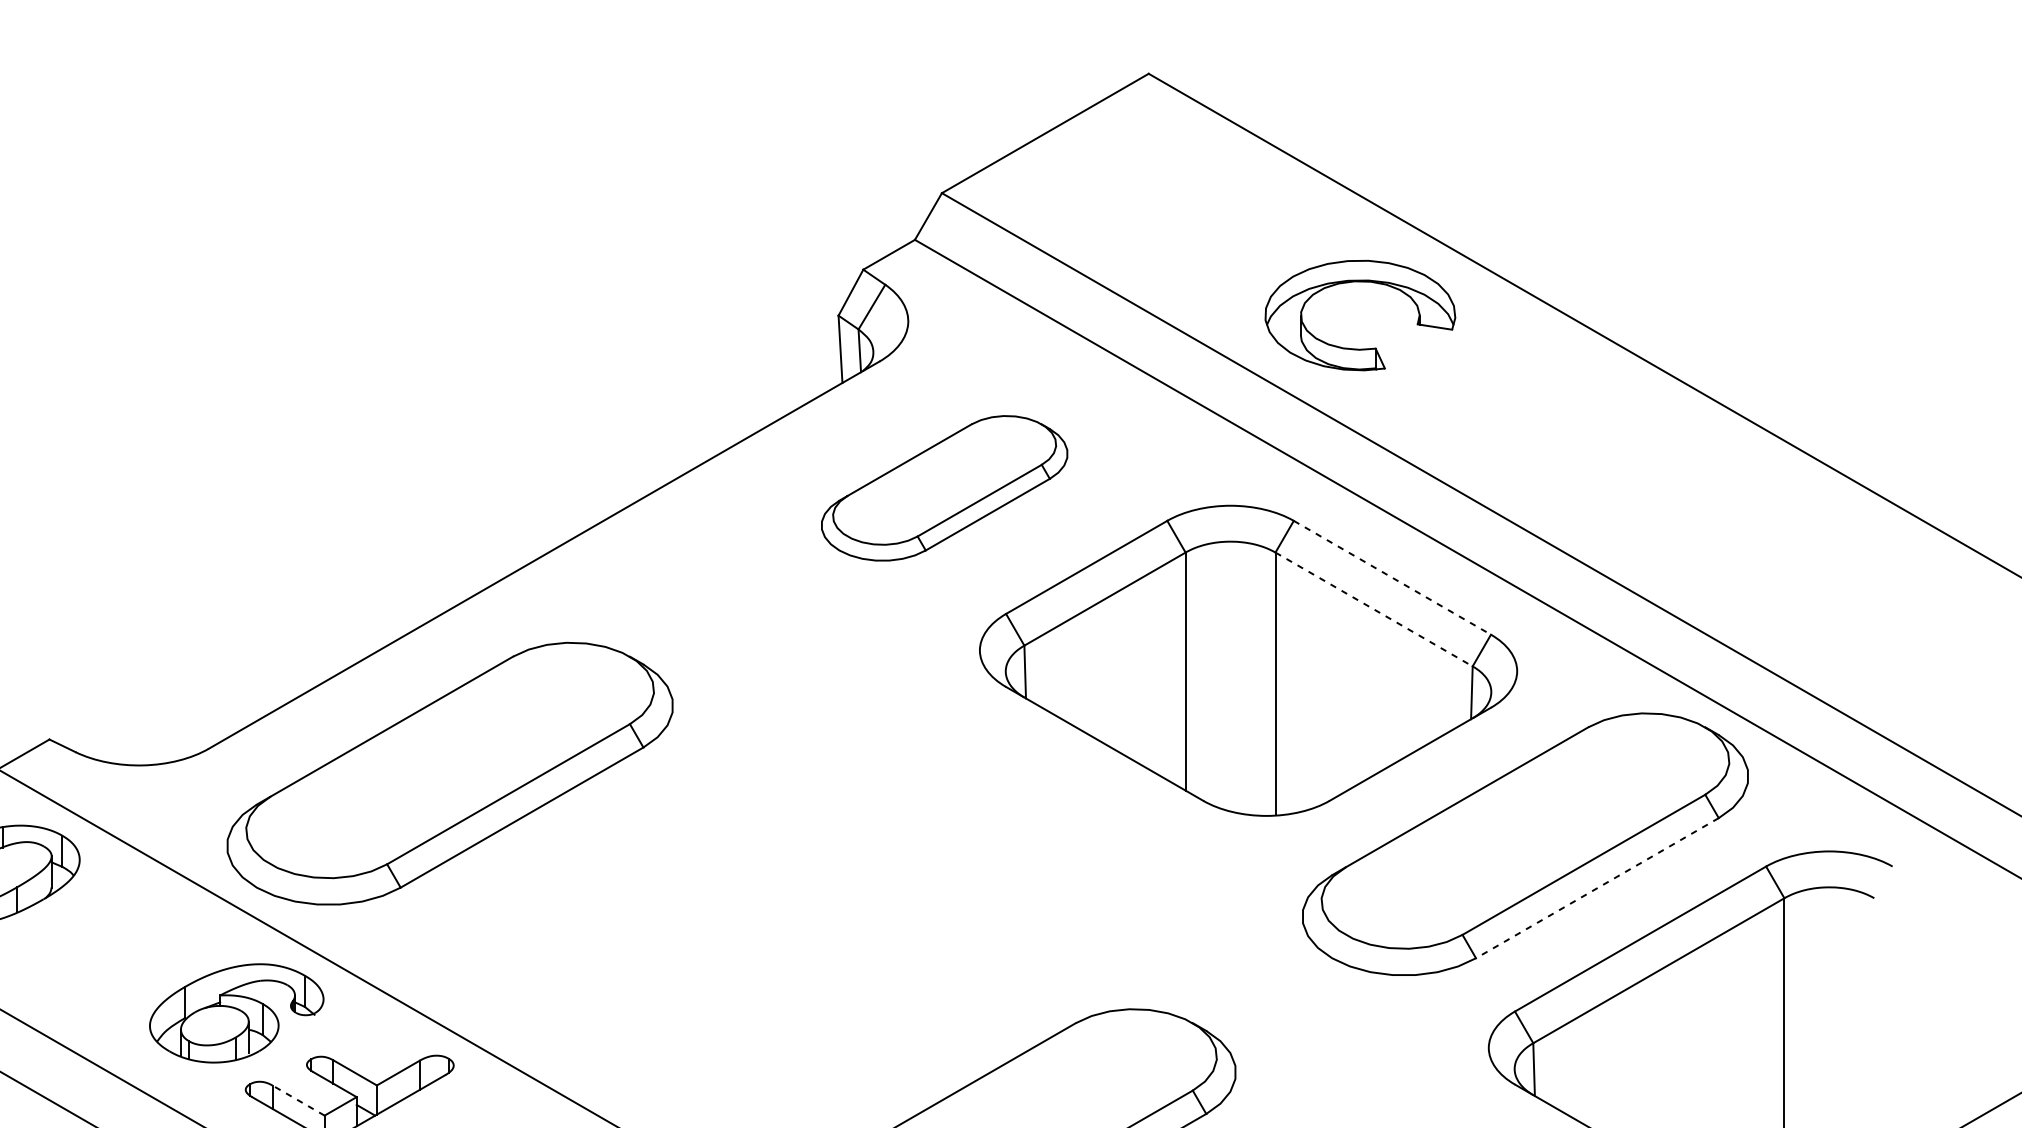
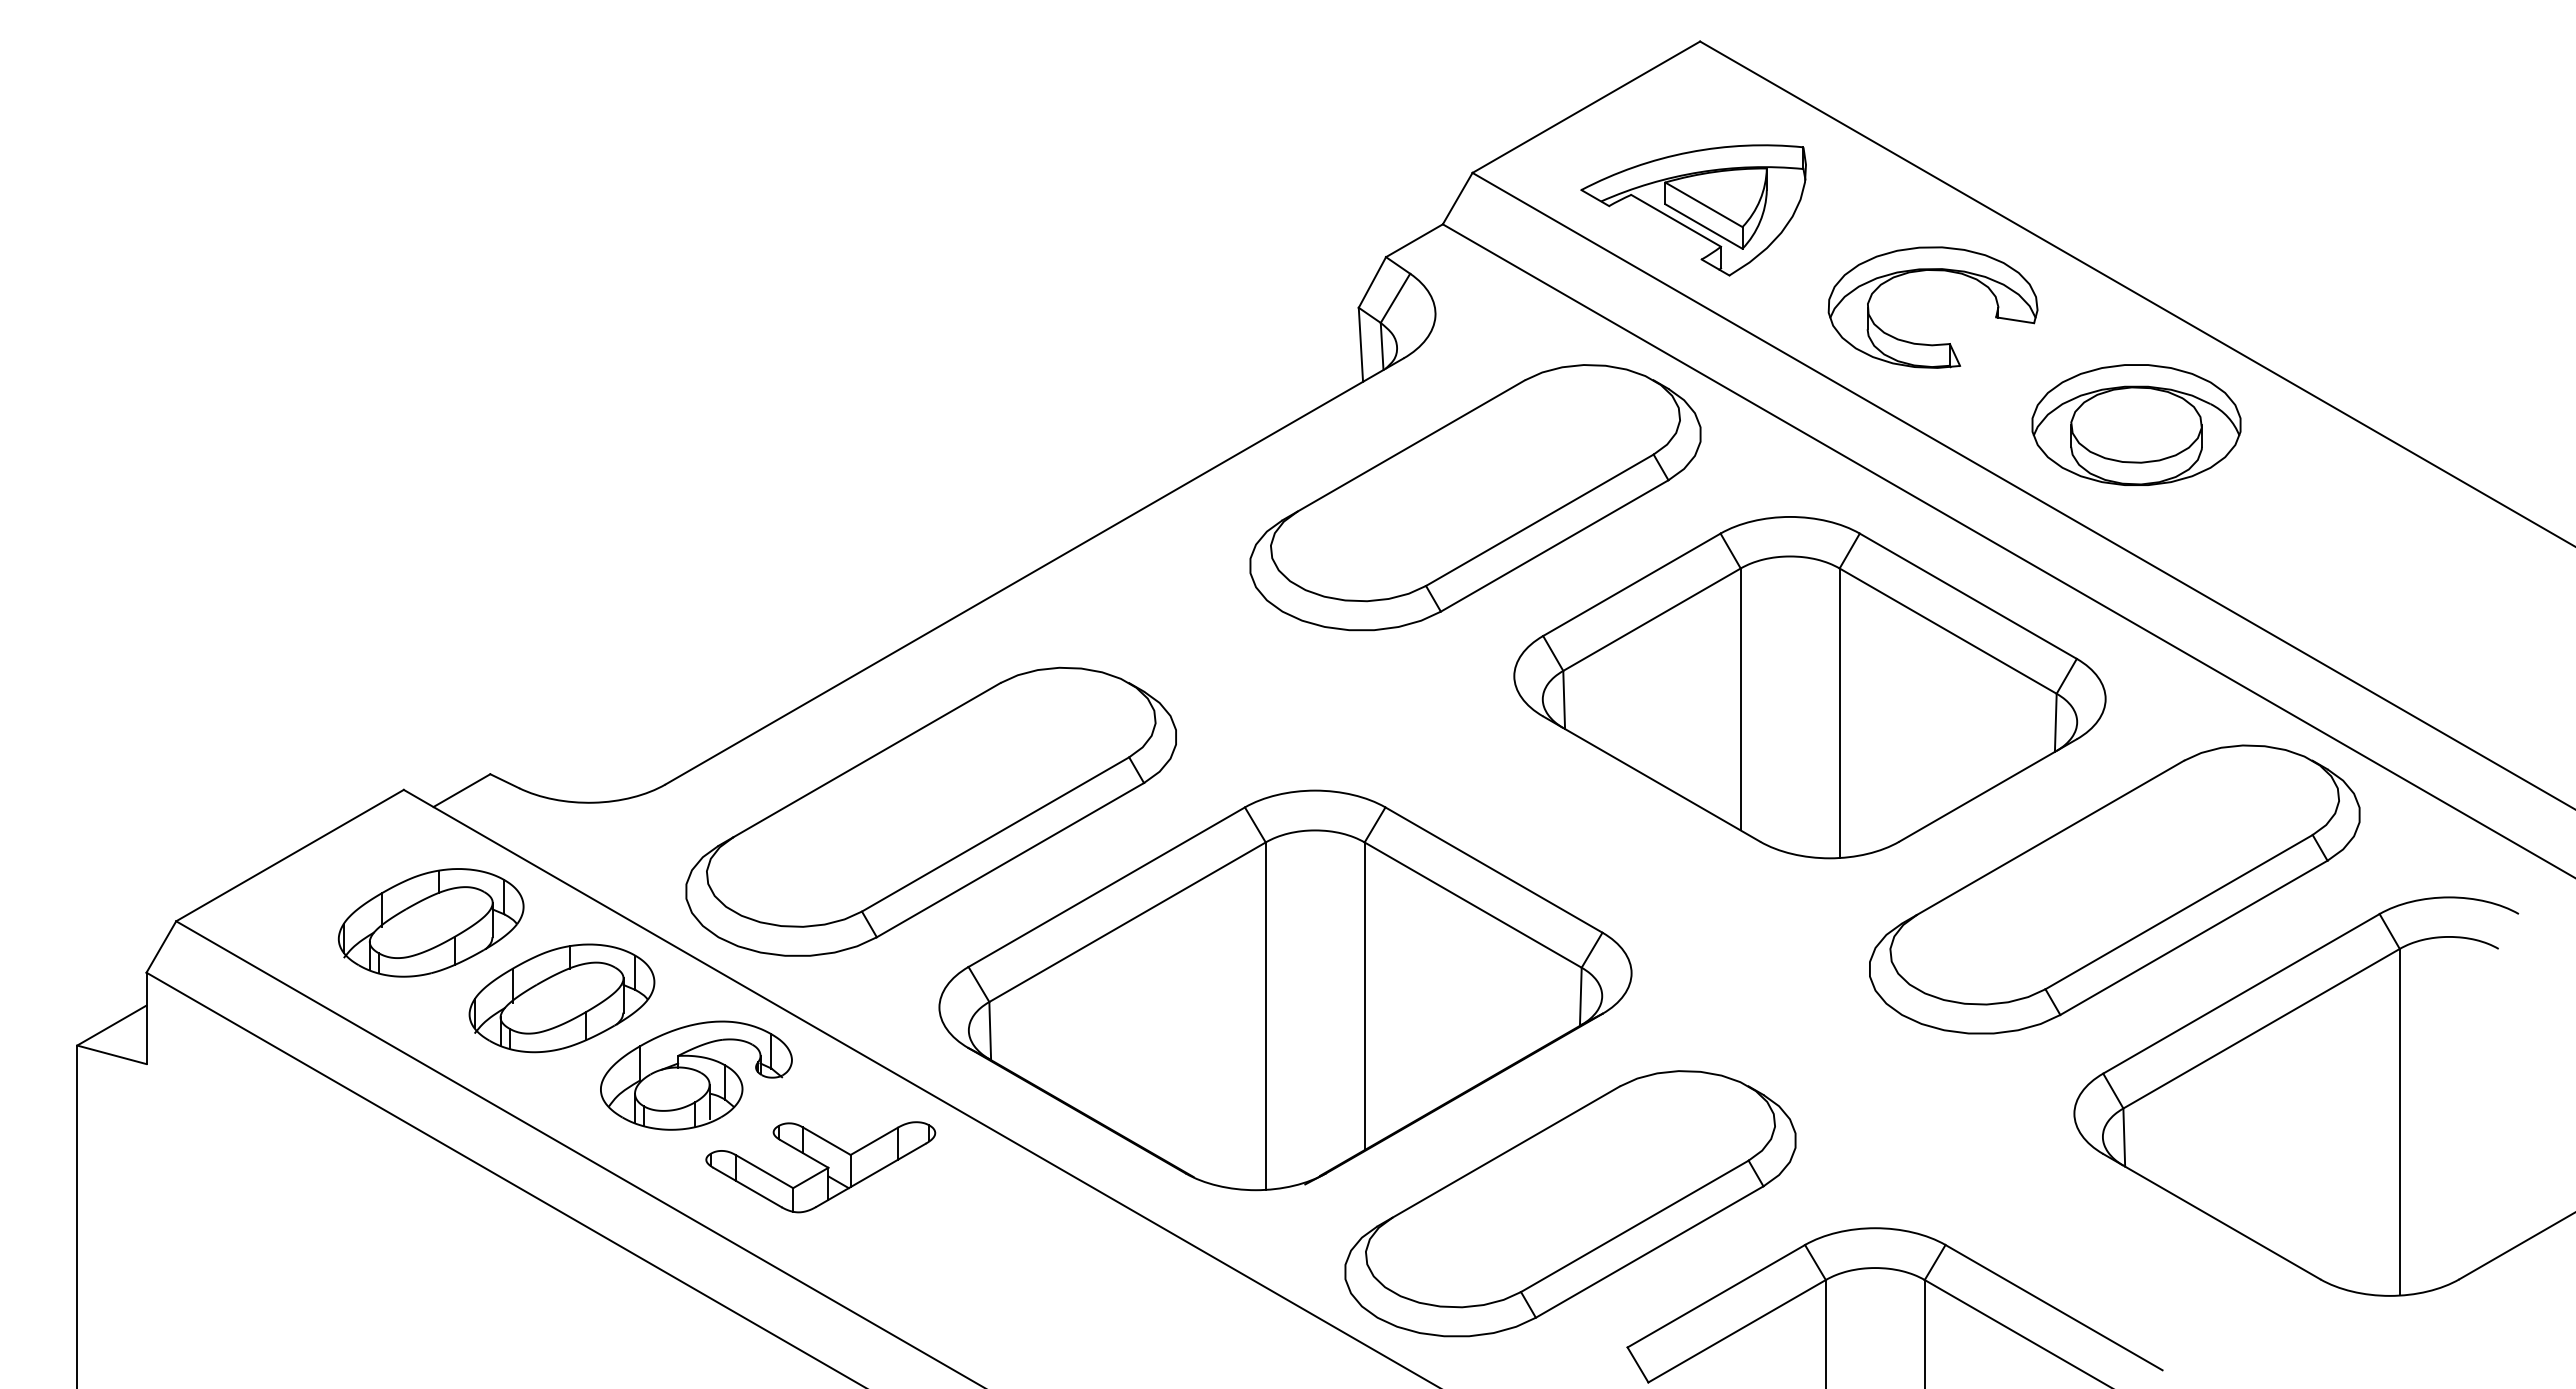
part: (1142, 227) -> (1693, 210), added
part: (1545, 421) -> (2136, 424), added
part: (944, 488) -> (1475, 497), size x1.67
line: (1392, 578) -> (1968, 596), dashed -> solid
line: (1374, 609) -> (1948, 631), dashed -> solid
line: (1597, 888) -> (2193, 938), dashed -> solid
part: (771, 936) -> (1285, 990), added
part: (114, 943) -> (561, 998), added
line: (298, 1100) -> (764, 1171), dashed -> solid

